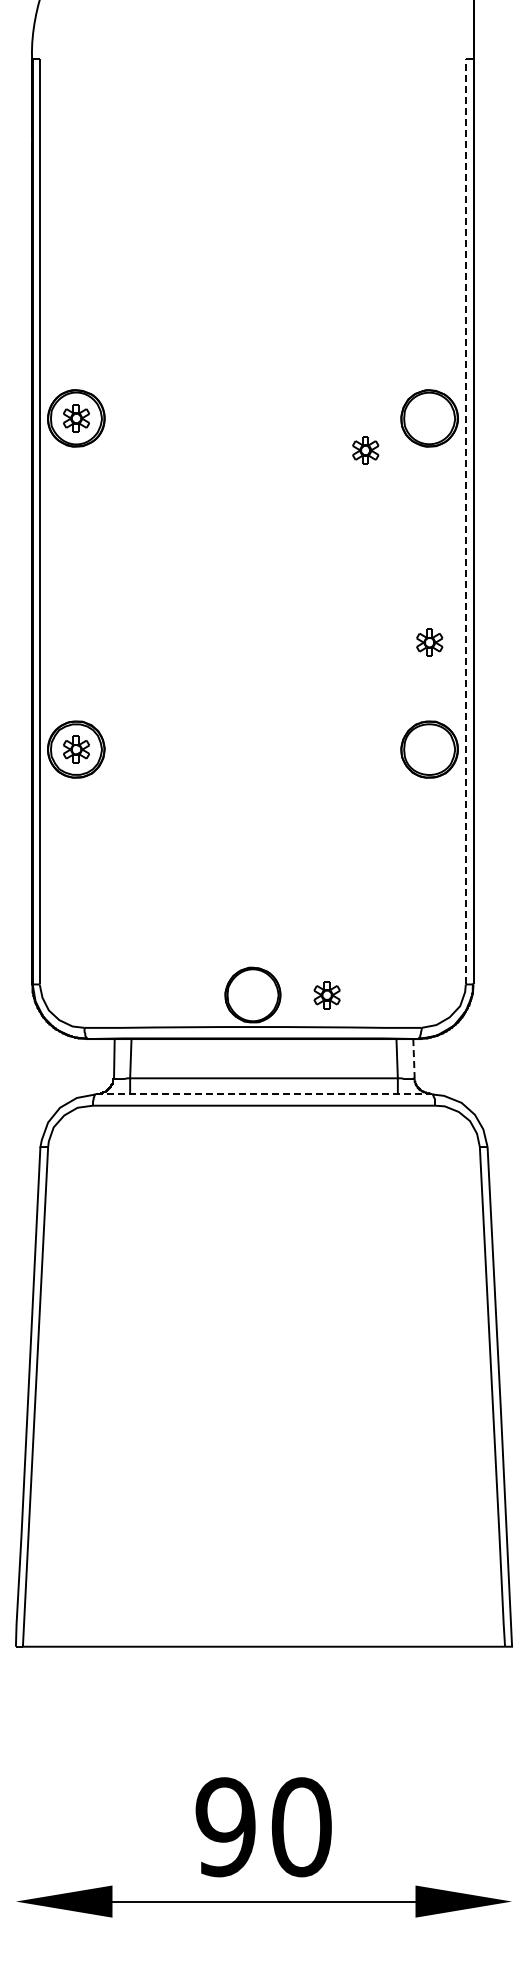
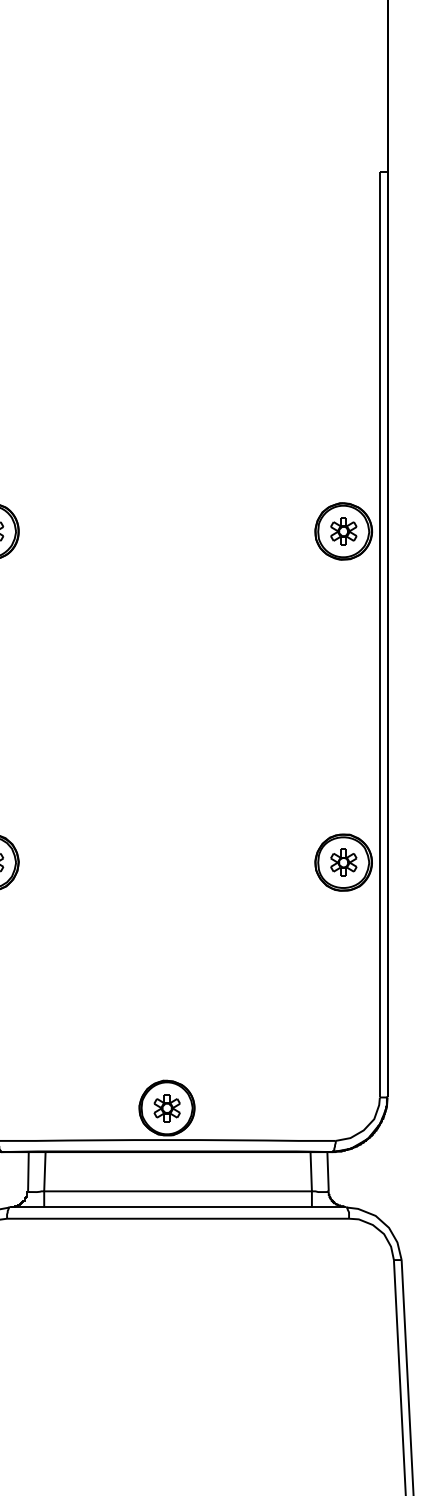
part: (365, 450) -> (343, 531), moved
line: (465, 521) -> (379, 634), dashed -> solid
part: (429, 642) -> (343, 862), moved
part: (326, 995) -> (166, 1108), moved
line: (413, 1058) -> (327, 1171), dashed -> solid
line: (264, 1094) -> (178, 1207), dashed -> solid

